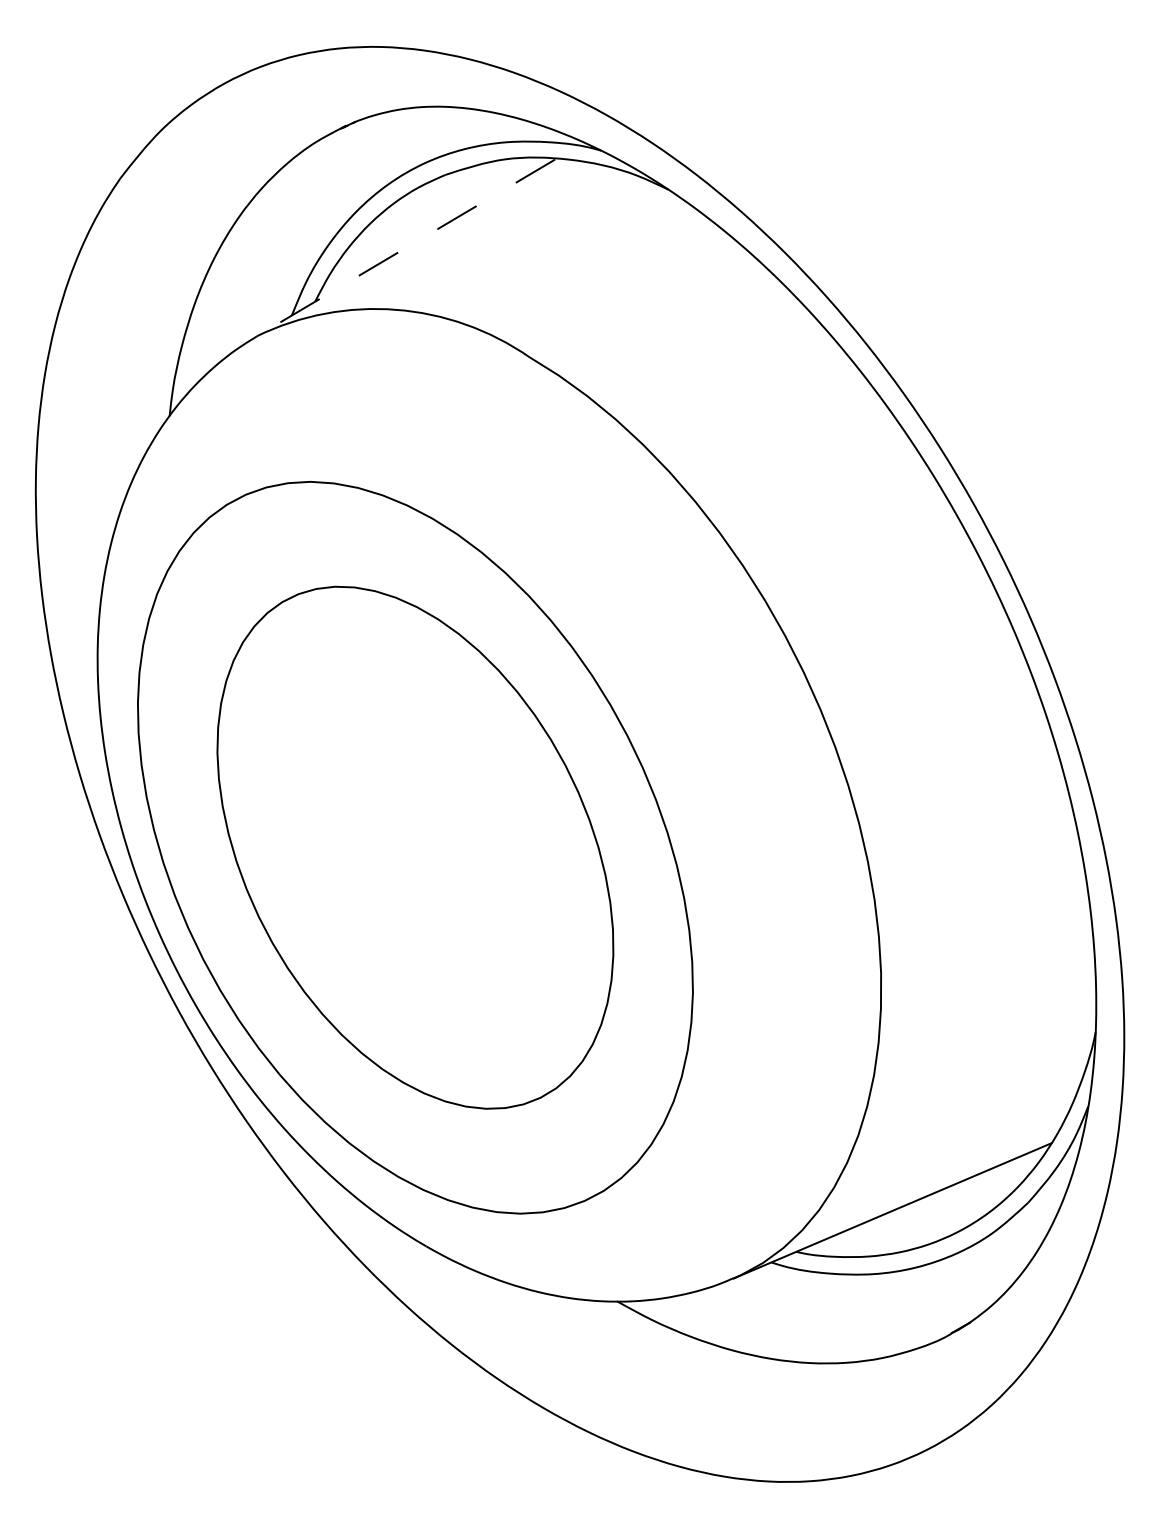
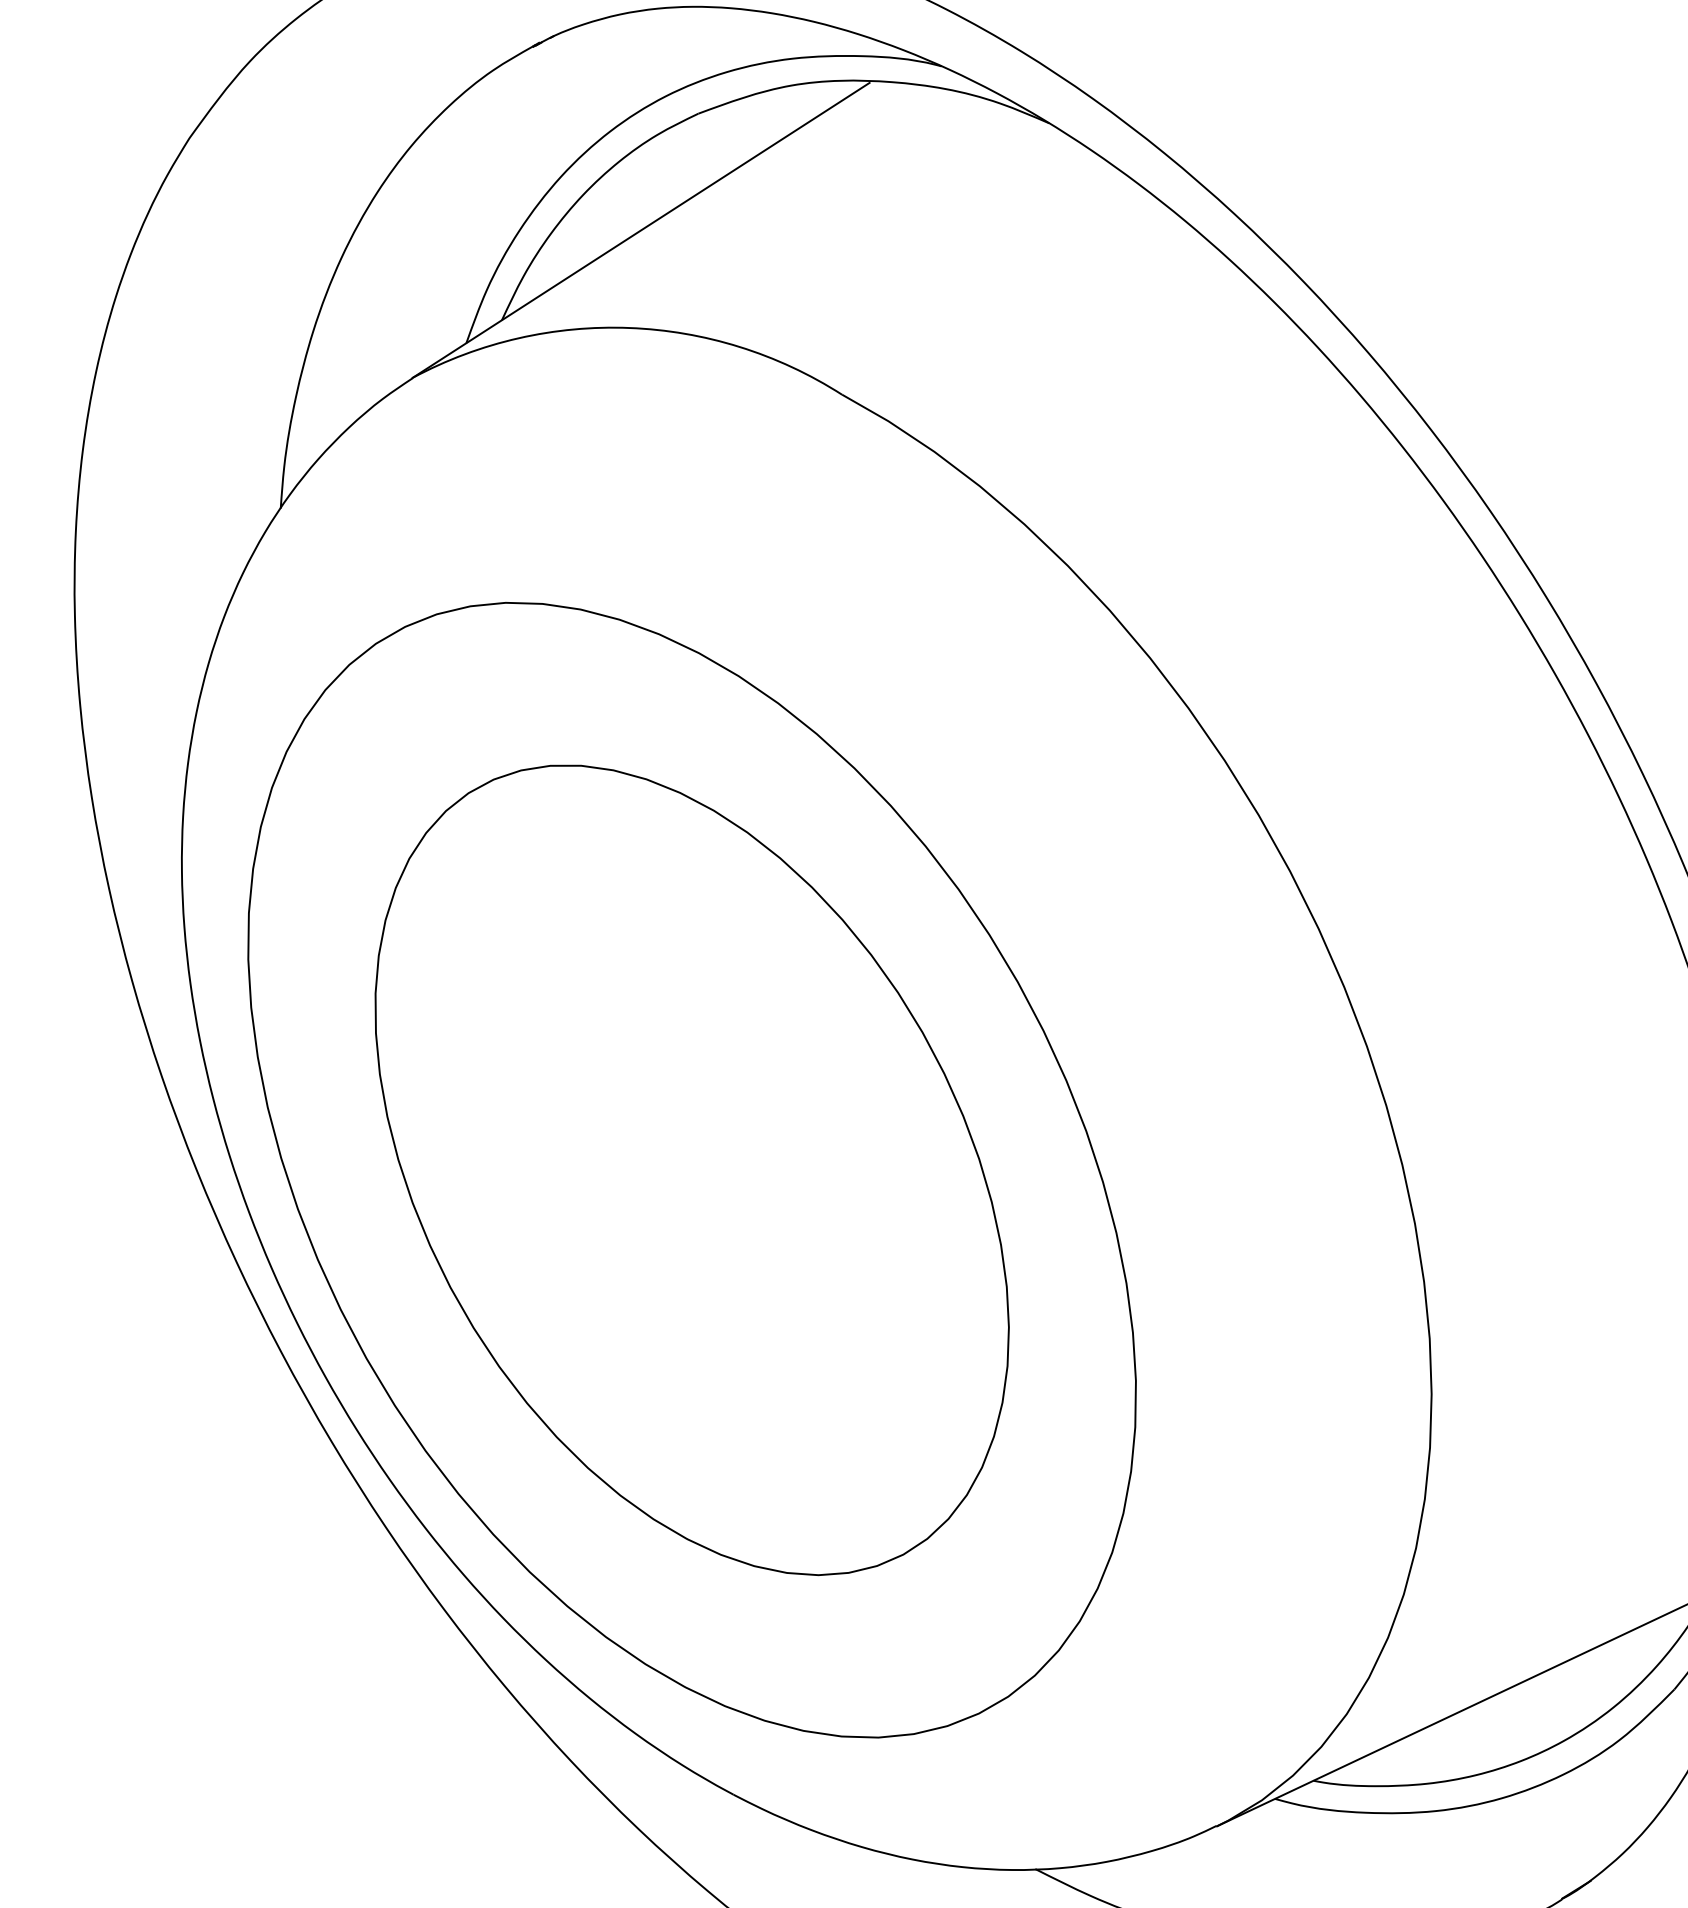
line: (405, 248) -> (640, 231), dashed -> solid

